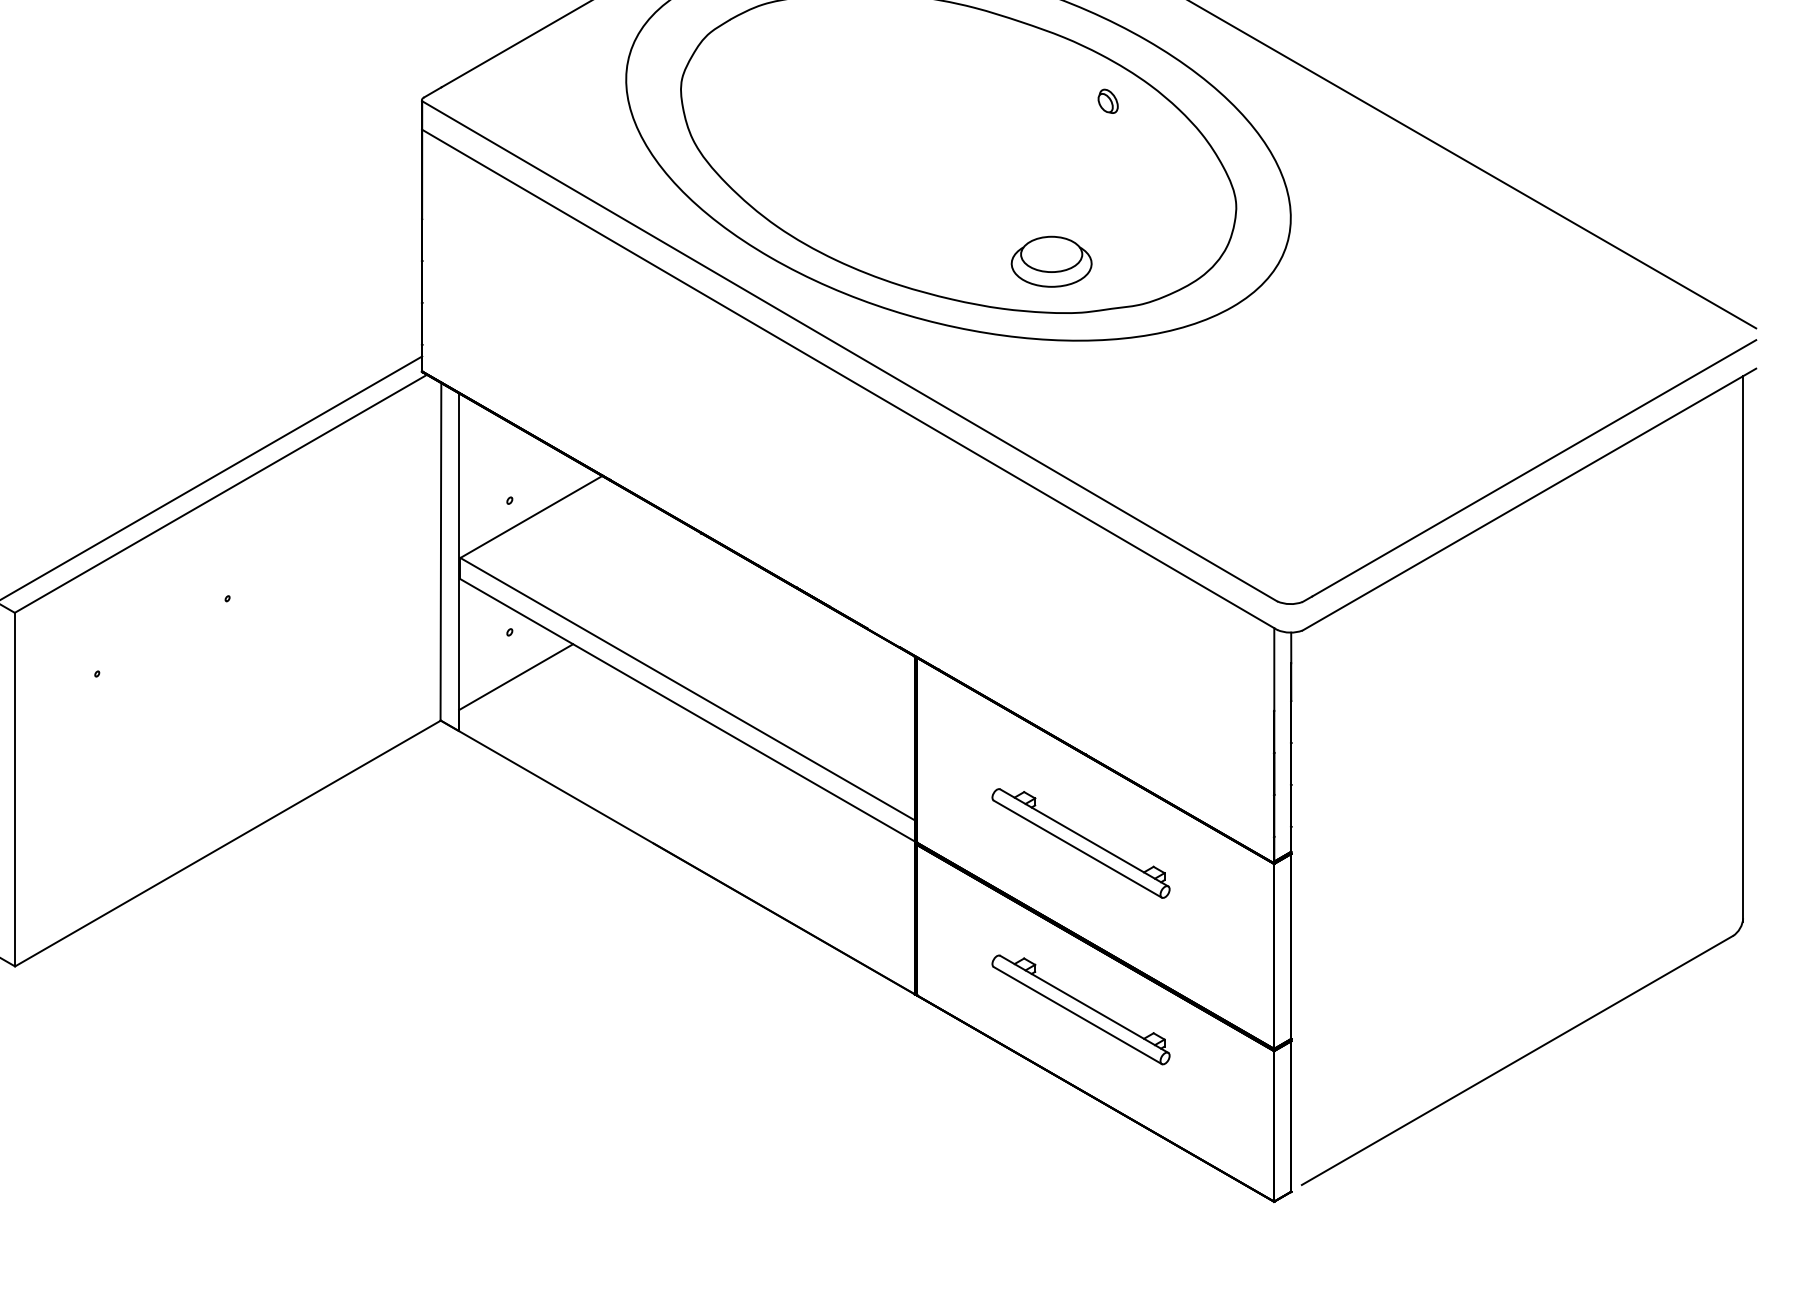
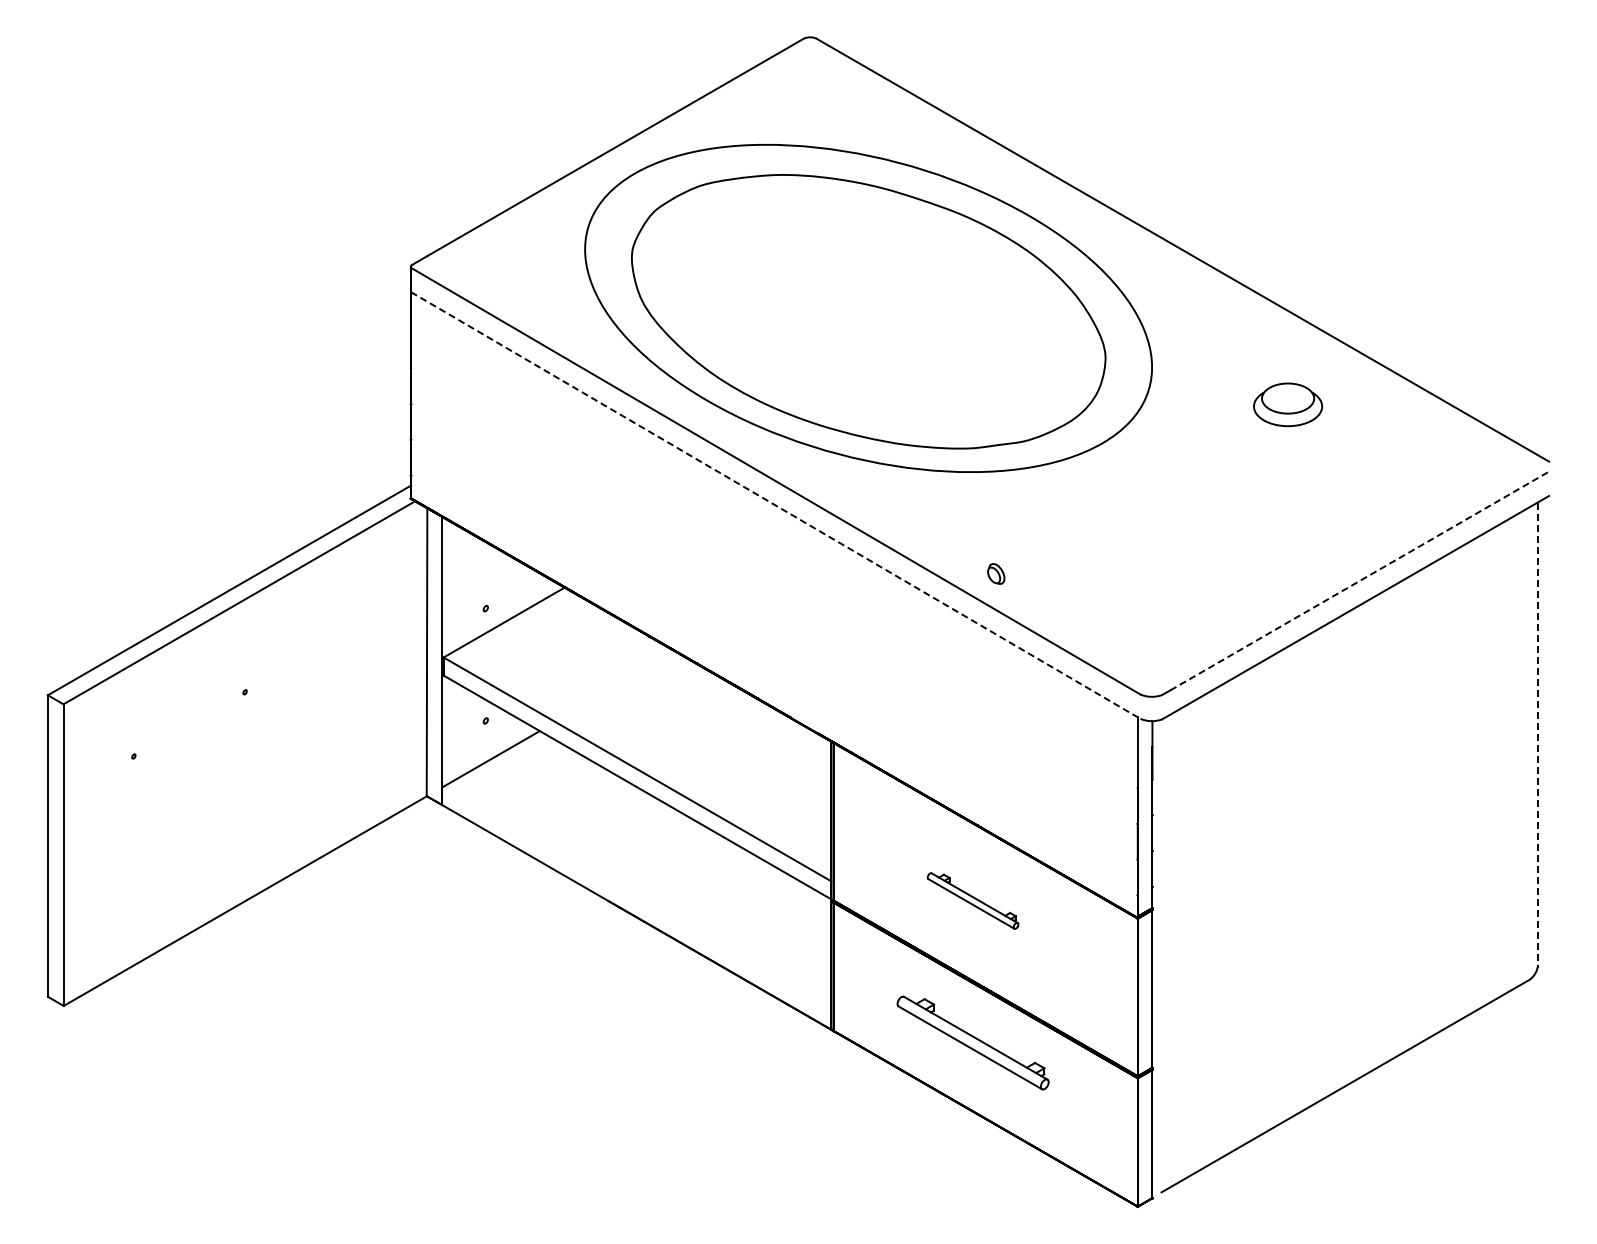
part: (1108, 100) -> (996, 573), moved
part: (1052, 261) -> (1288, 404), moved
line: (849, 379) -> (775, 505), solid -> dashed
line: (1533, 468) -> (1359, 581), solid -> dashed
line: (1742, 649) -> (1537, 735), solid -> dashed
part: (1080, 842) -> (972, 900), size x0.6

